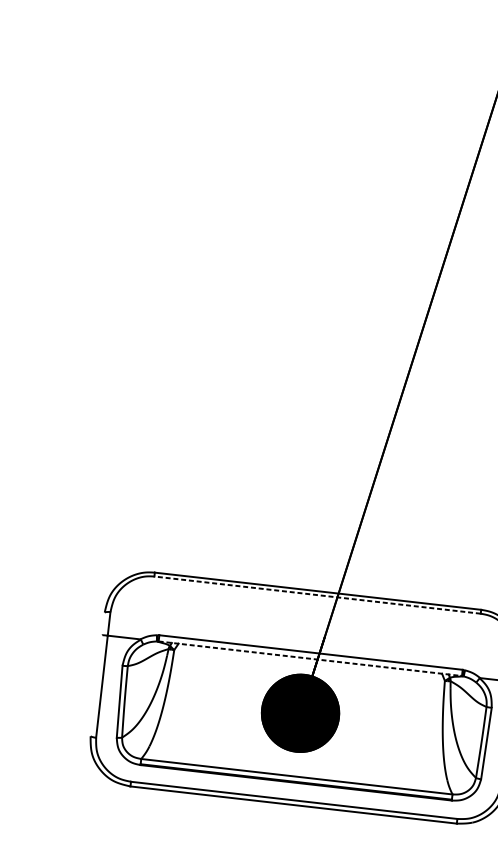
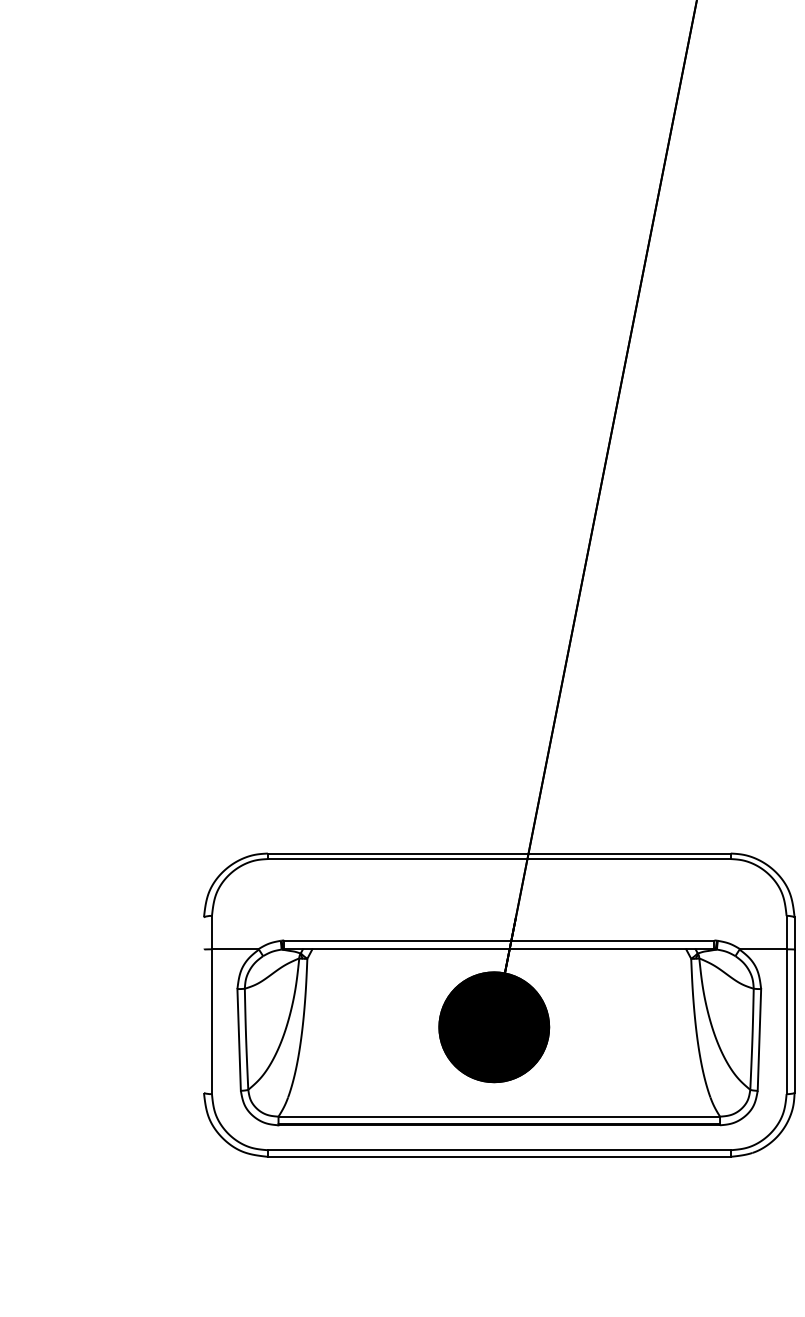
line: (316, 595) -> (498, 859), dashed -> solid
line: (310, 658) -> (499, 949), dashed -> solid

